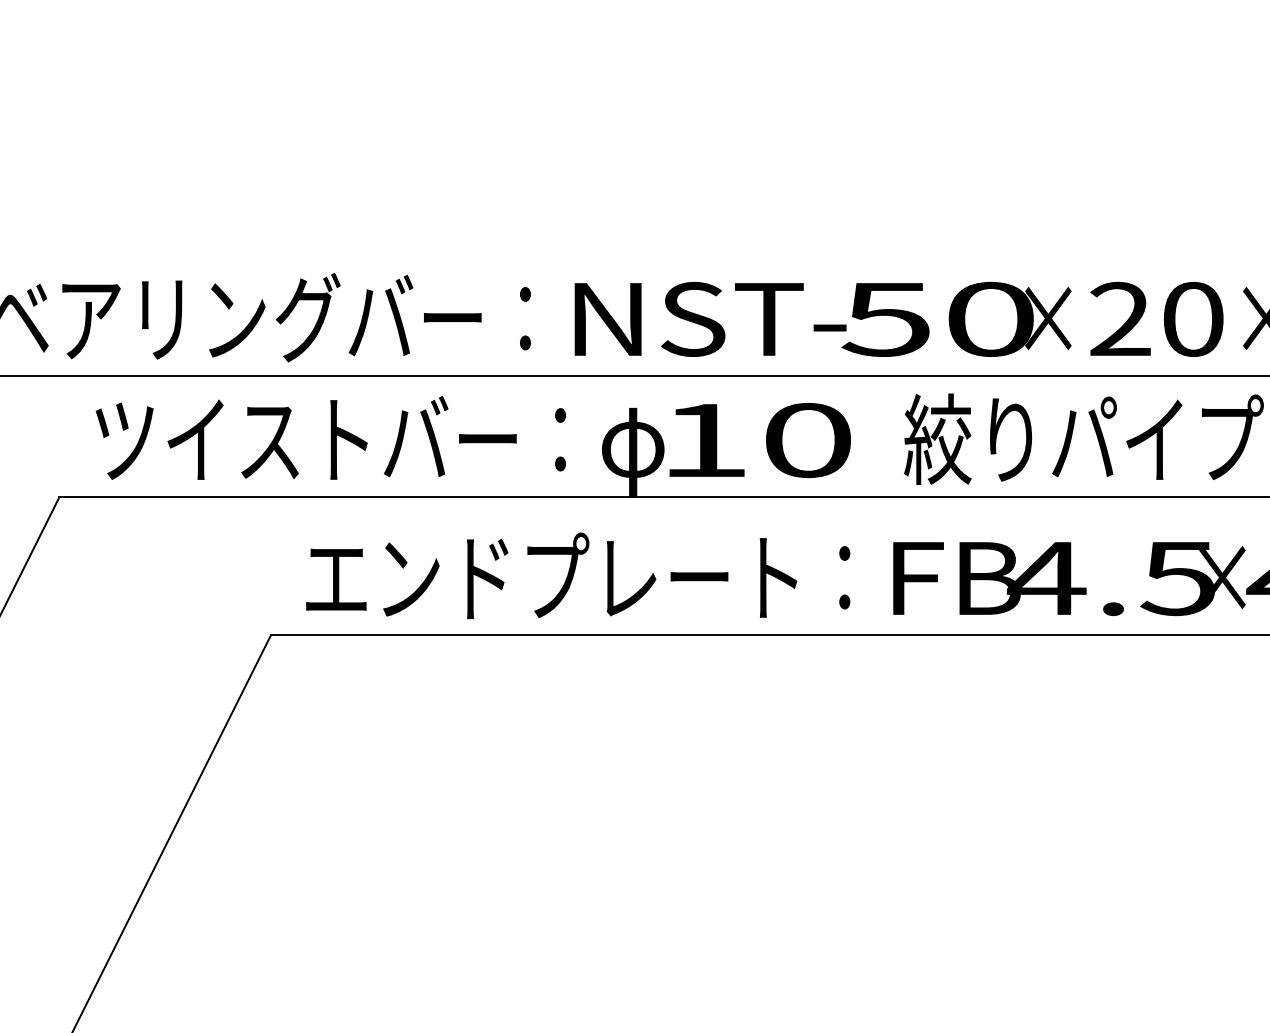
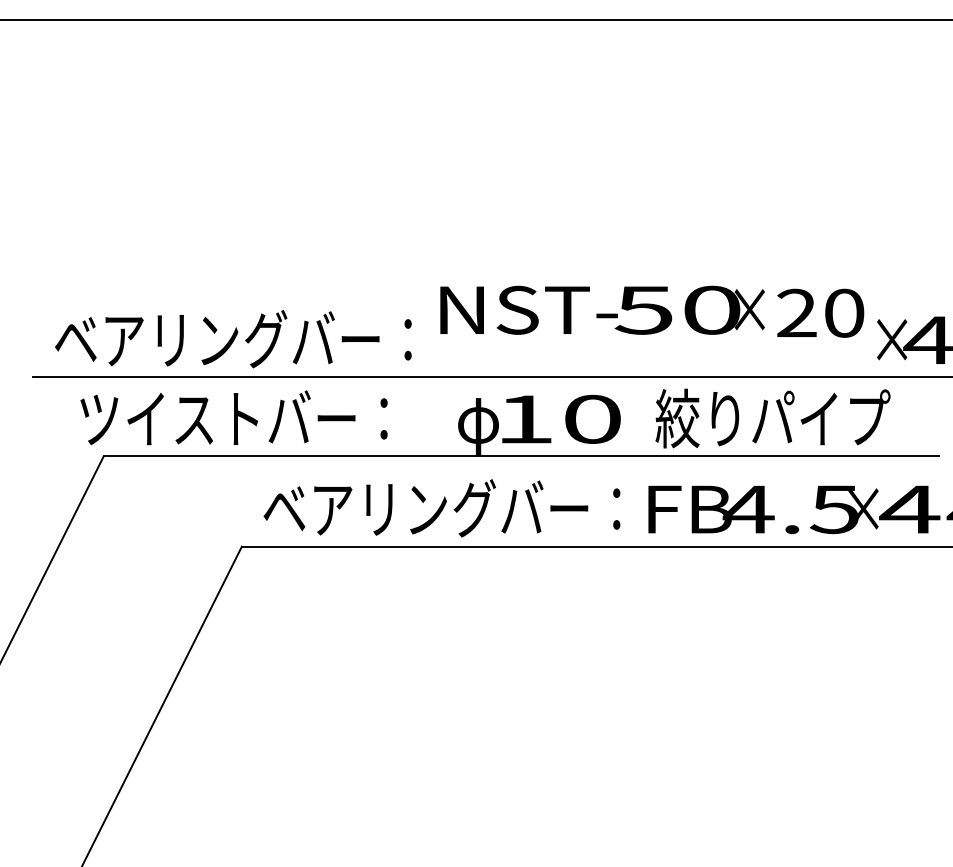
text: (822, 318) -> (602, 309), moved
text: (1156, 318) -> (820, 312), moved
text: (330, 437) -> (233, 417), moved
text: (552, 576) -> (425, 508), エンドプレート： -> ベアリングバー：

